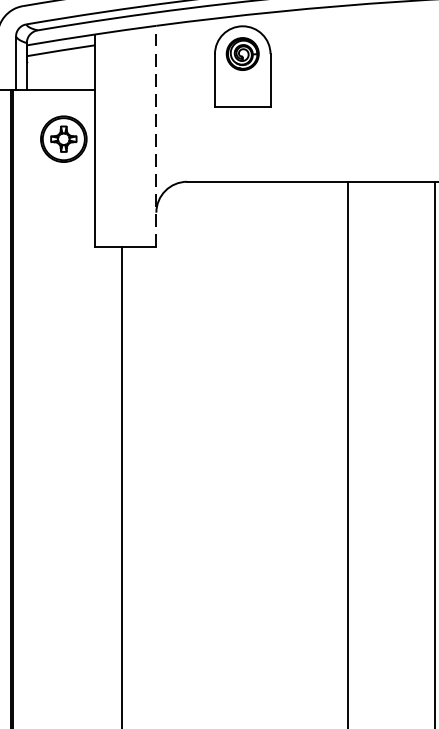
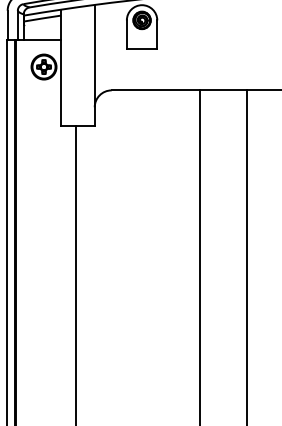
line: (155, 136) -> (94, 65), dashed -> solid

